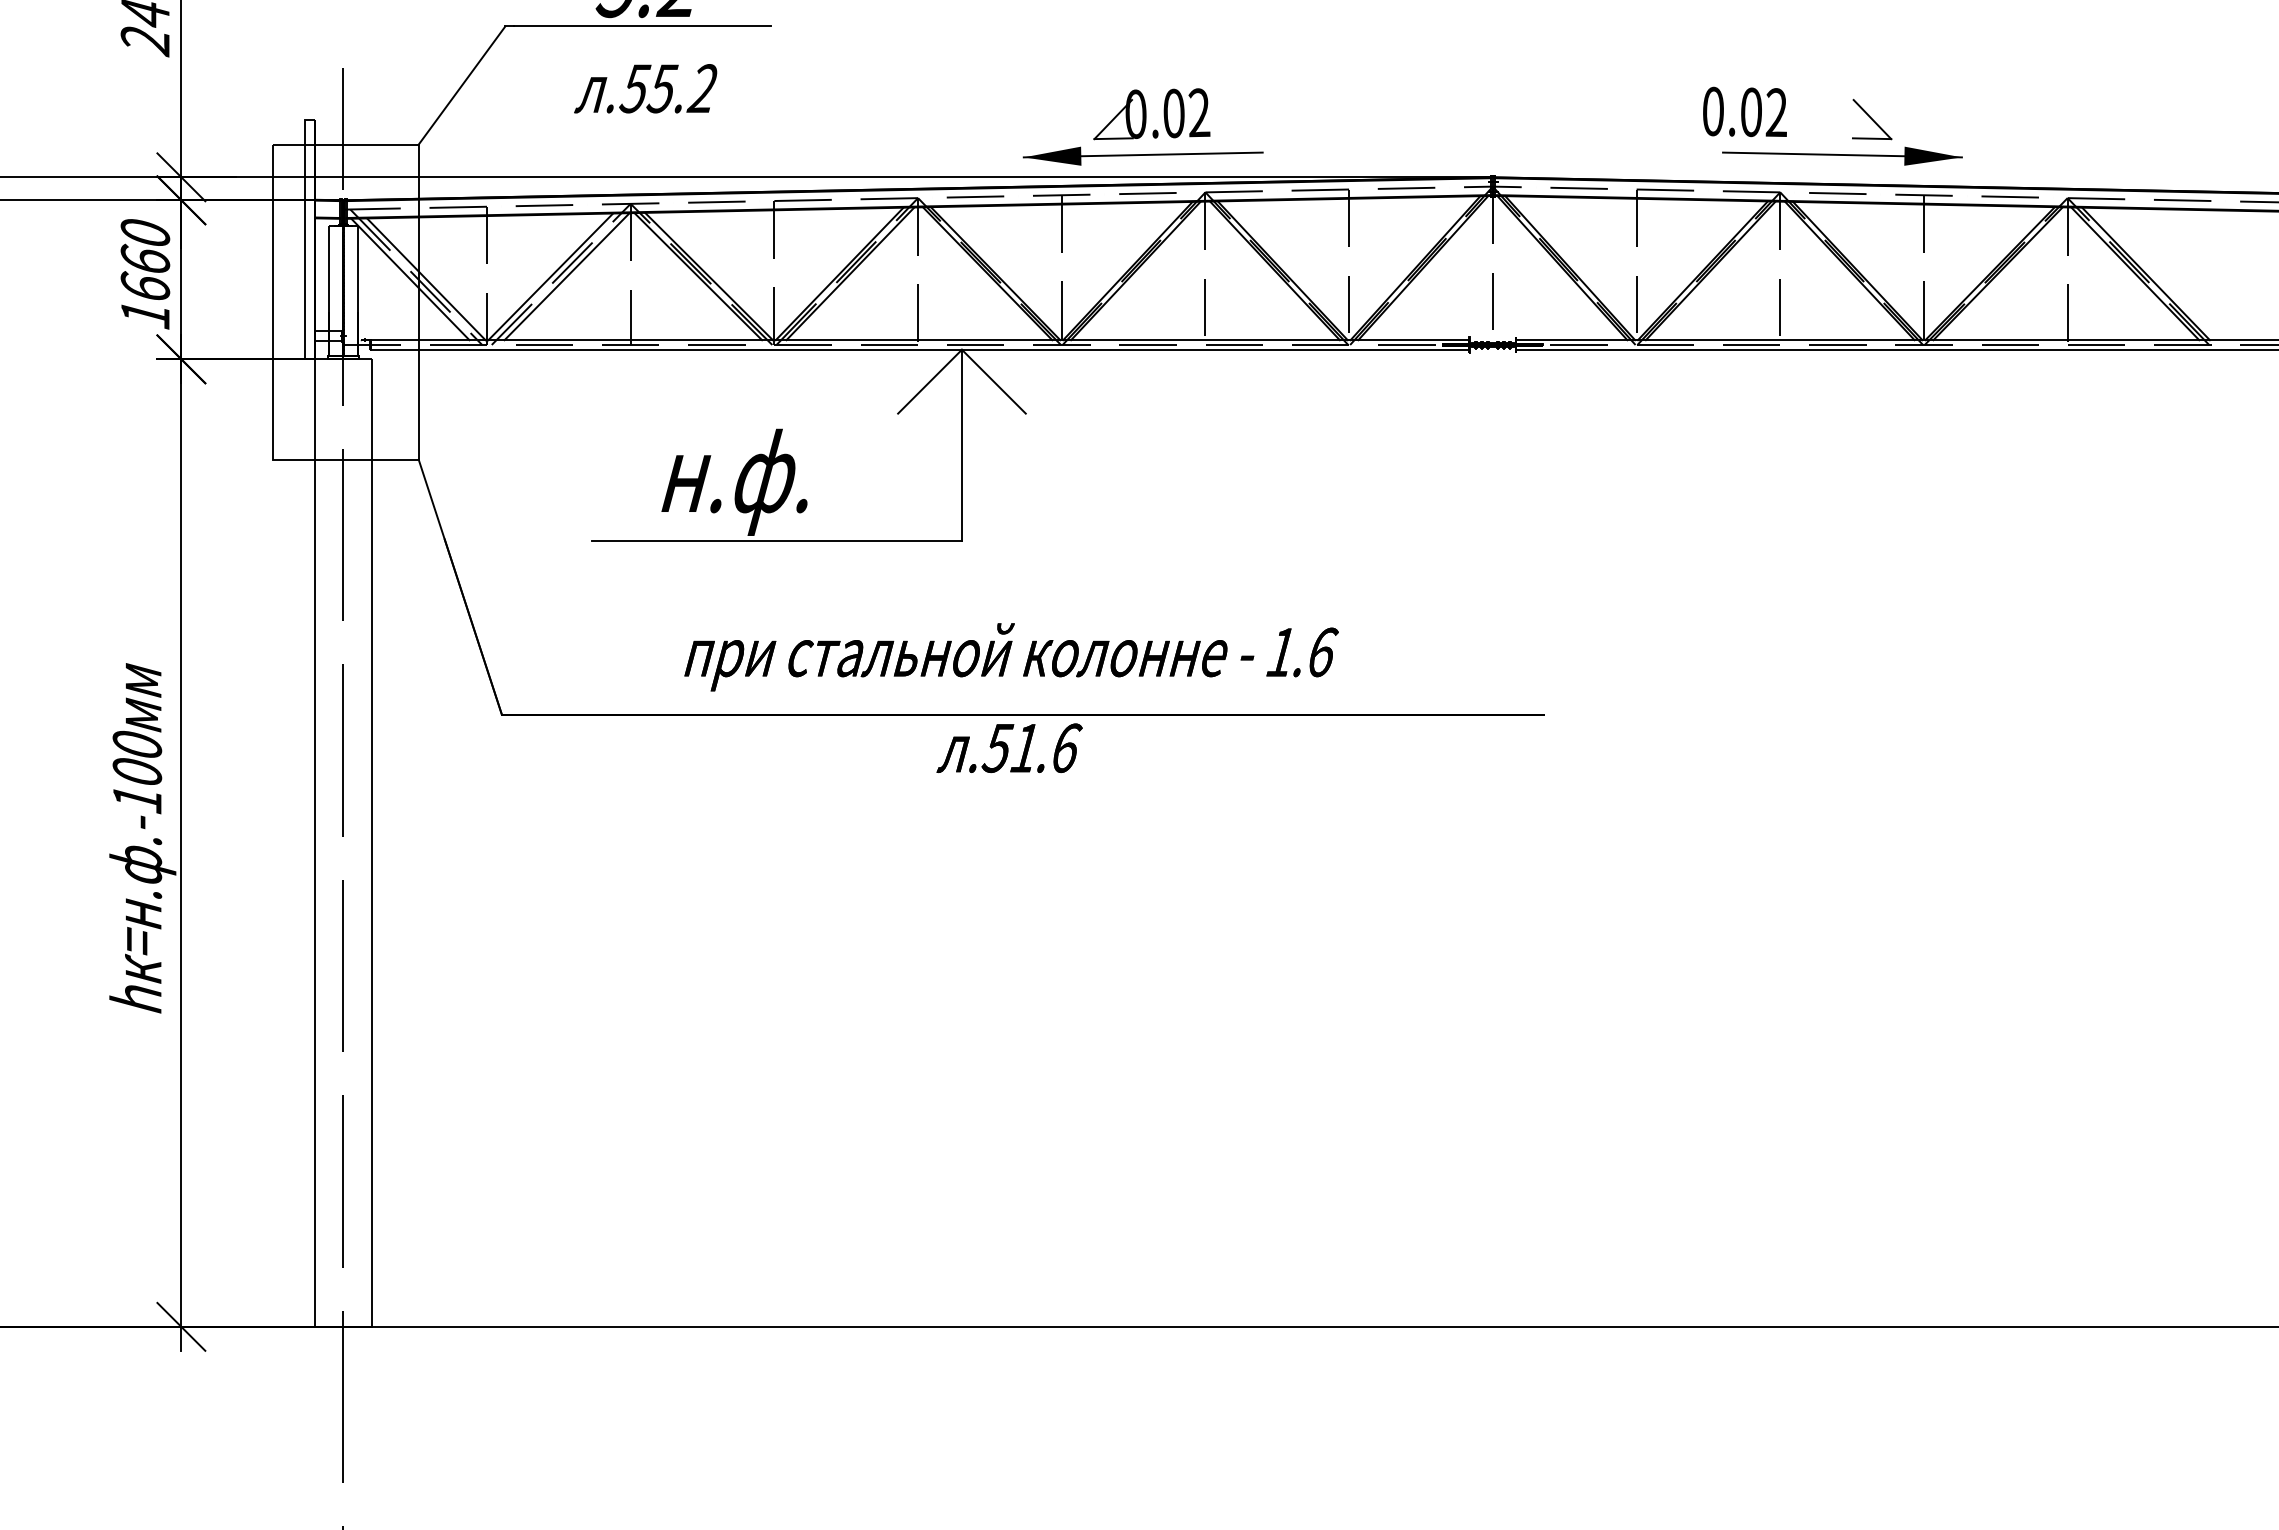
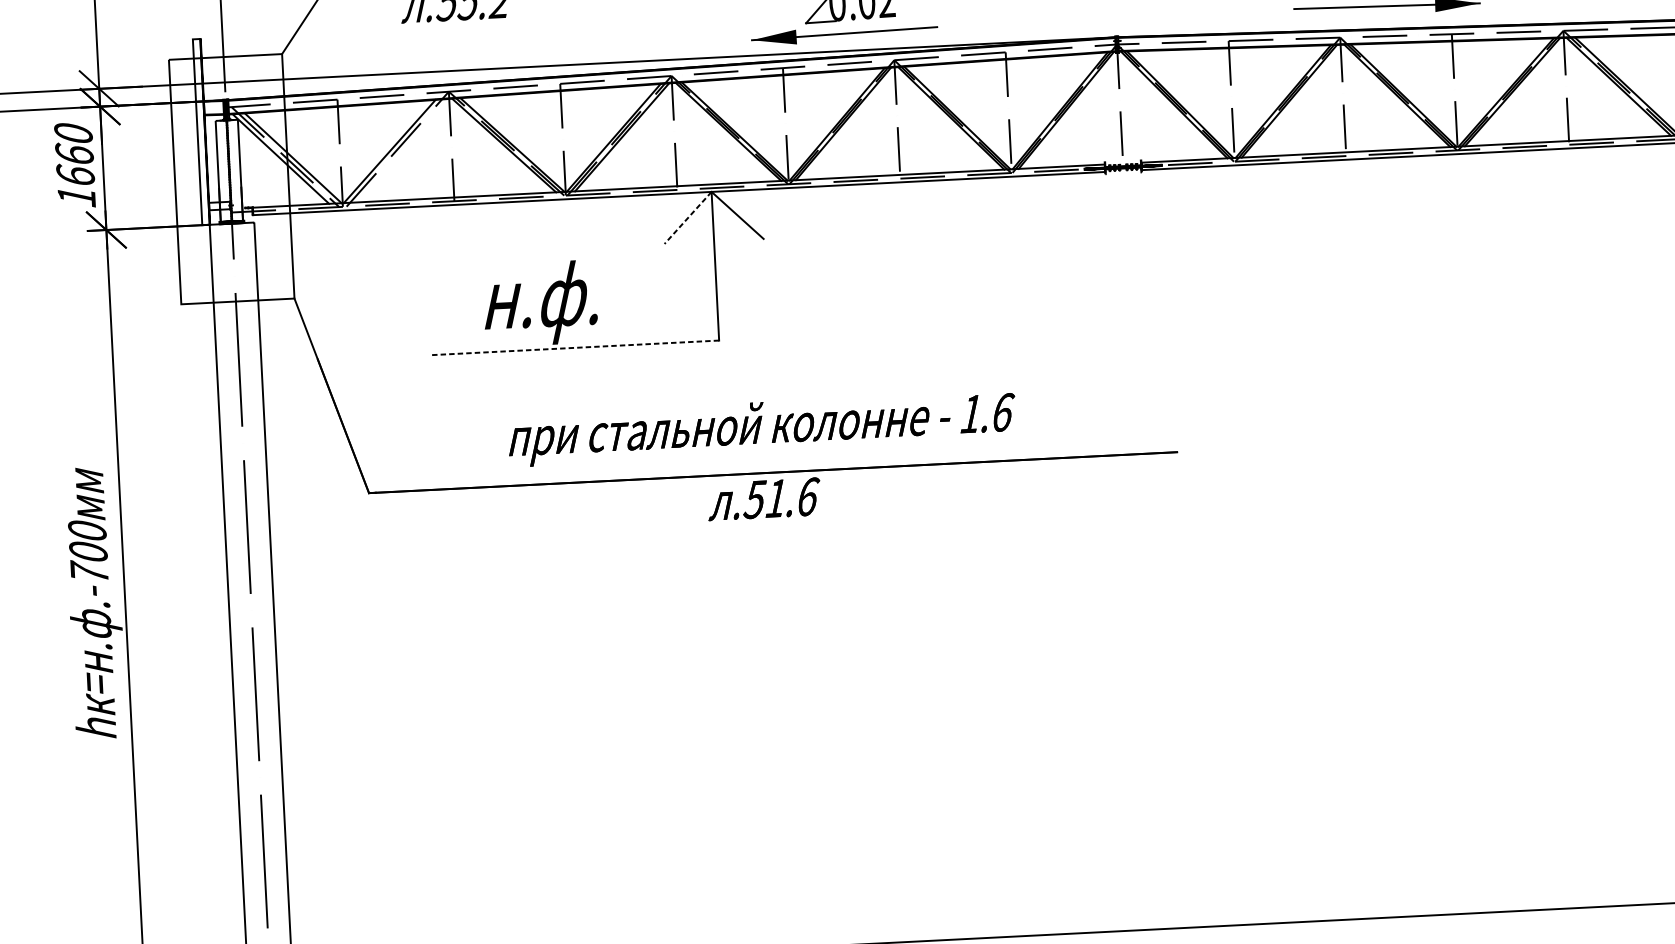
line: (566, 276) -> (401, 150), removed
line: (929, 382) -> (687, 218), solid -> dashed
line: (776, 541) -> (575, 347), solid -> dashed
text: (137, 797) -> (89, 571), .-100 -> .-700

